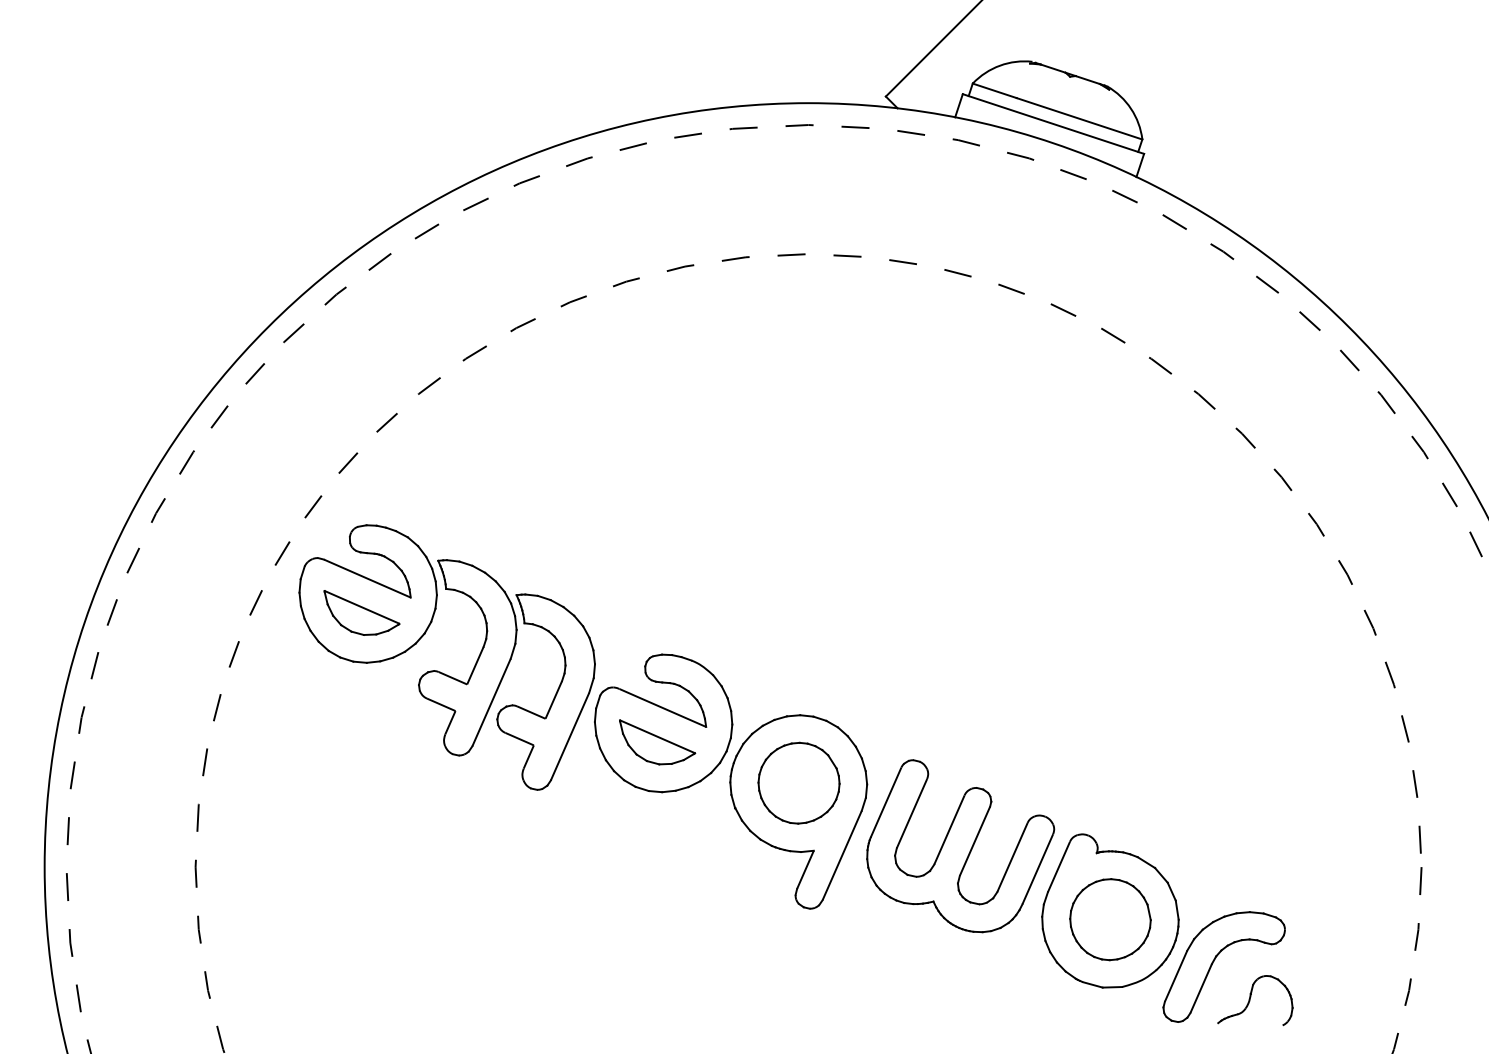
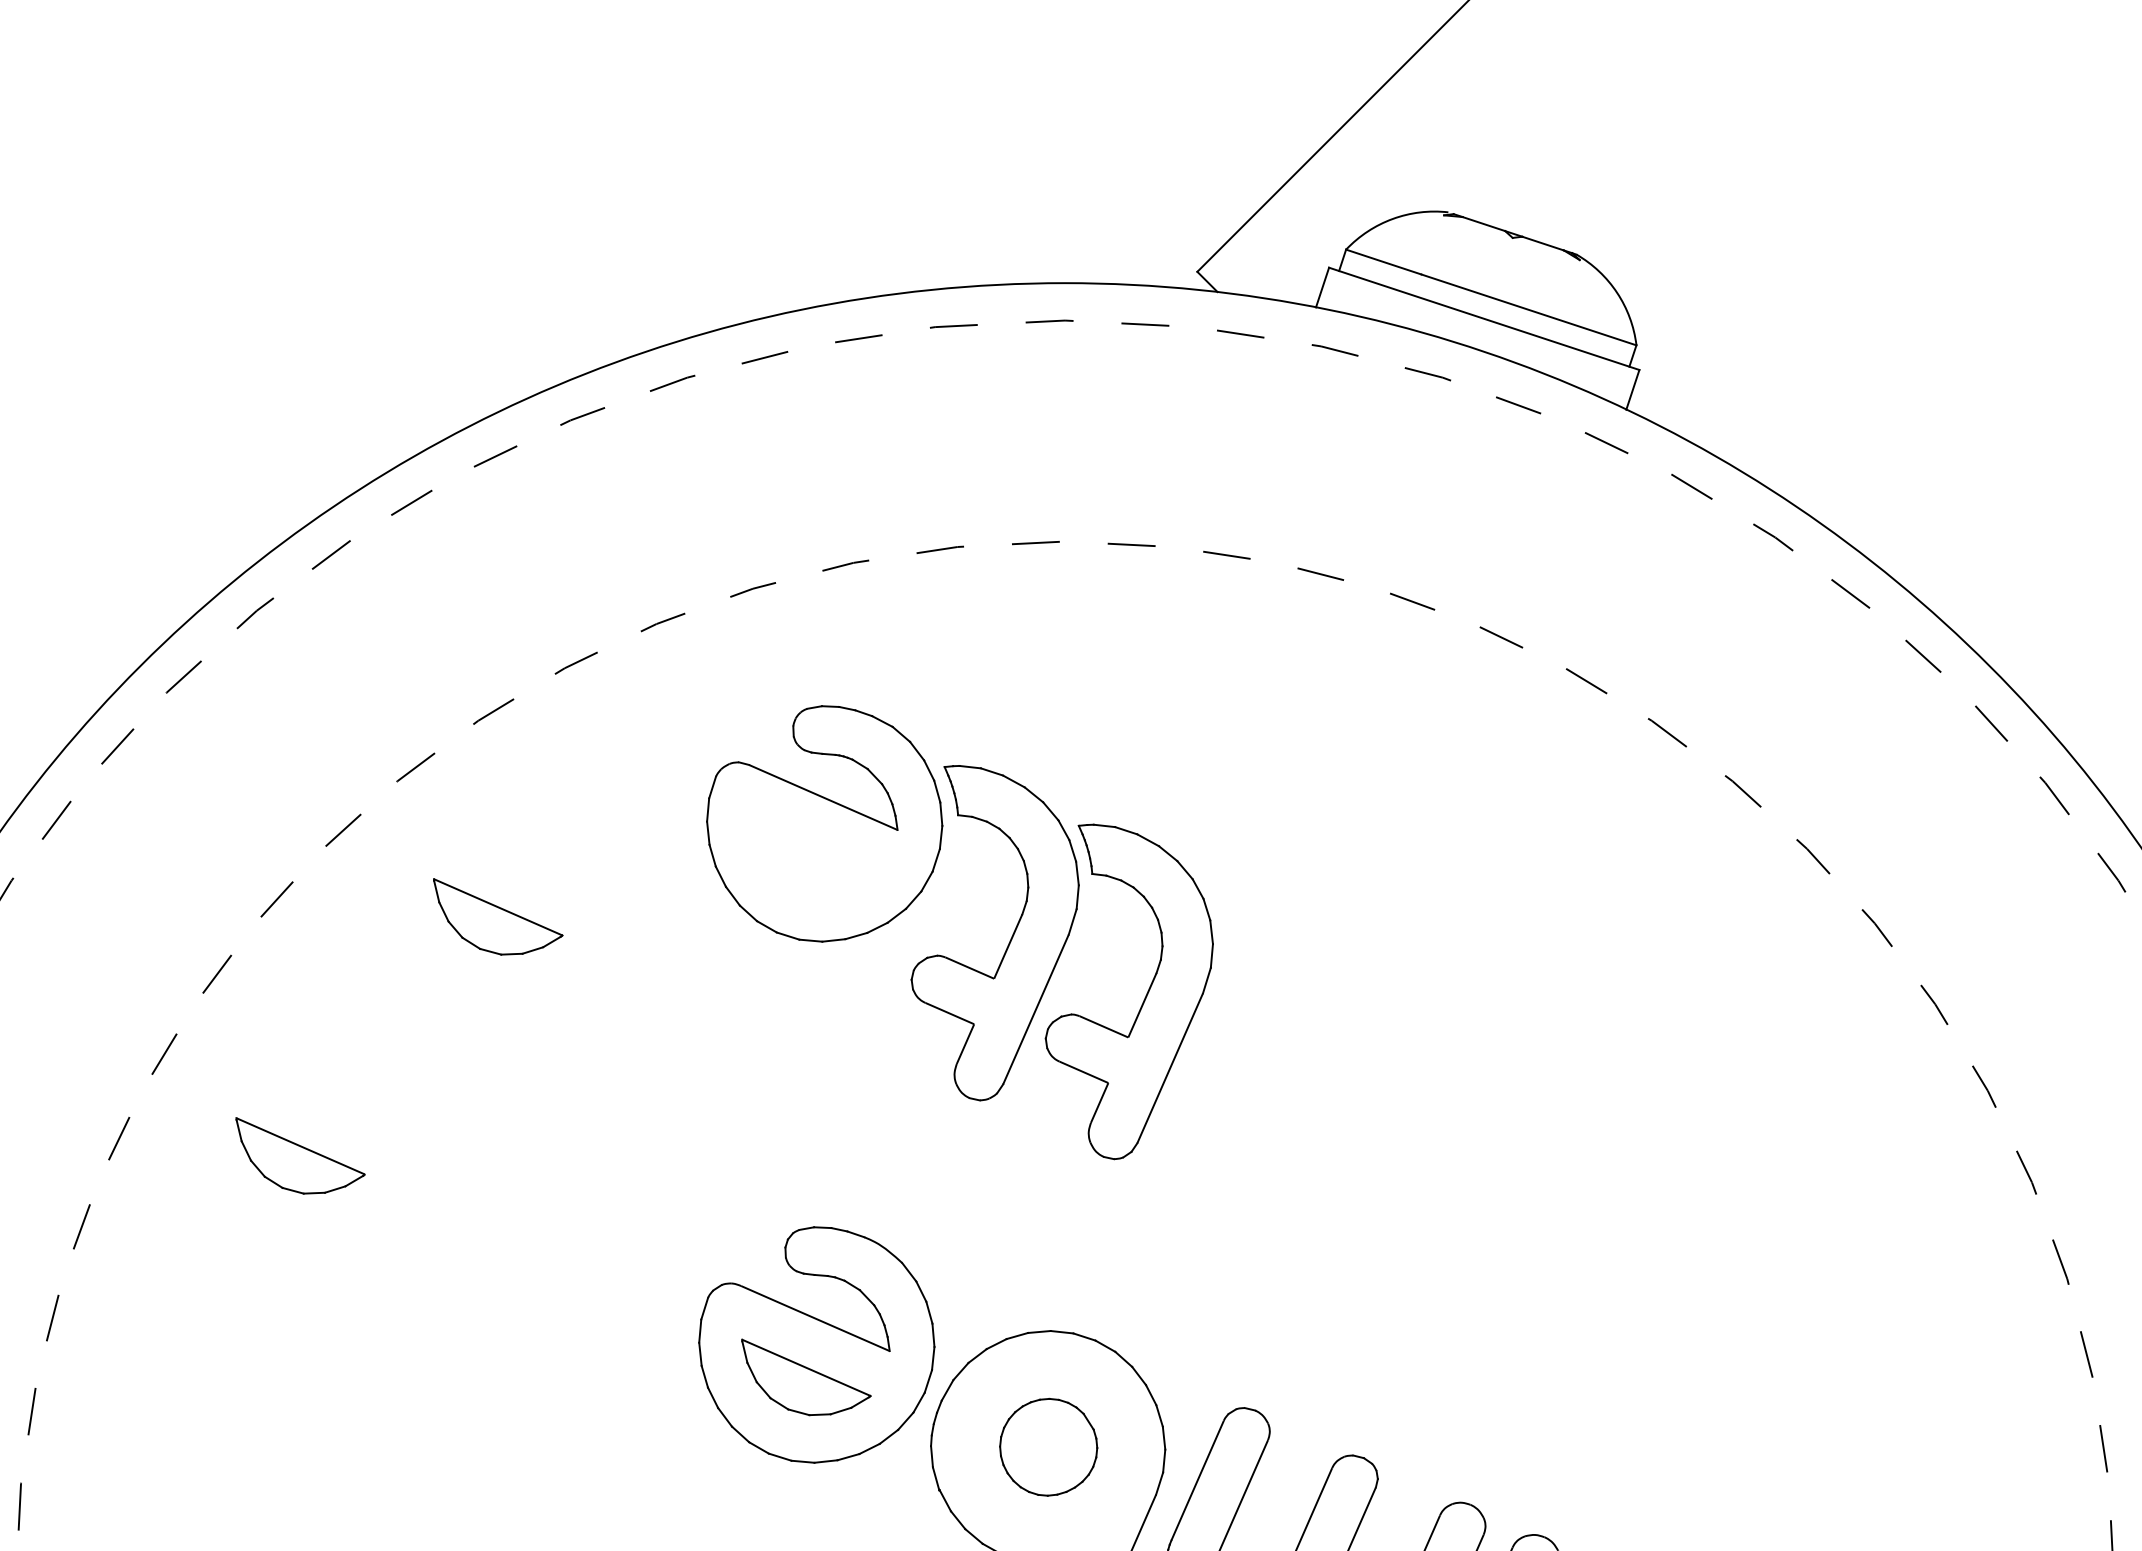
part: (477, 473) -> (498, 917), added
part: (440, 671) -> (948, 956), moved
part: (798, 782) -> (1047, 1446), size x0.7

